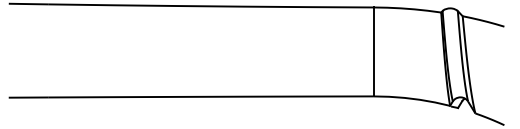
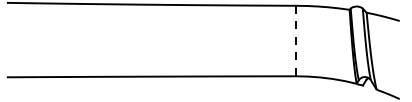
line: (373, 52) -> (295, 41), solid -> dashed

